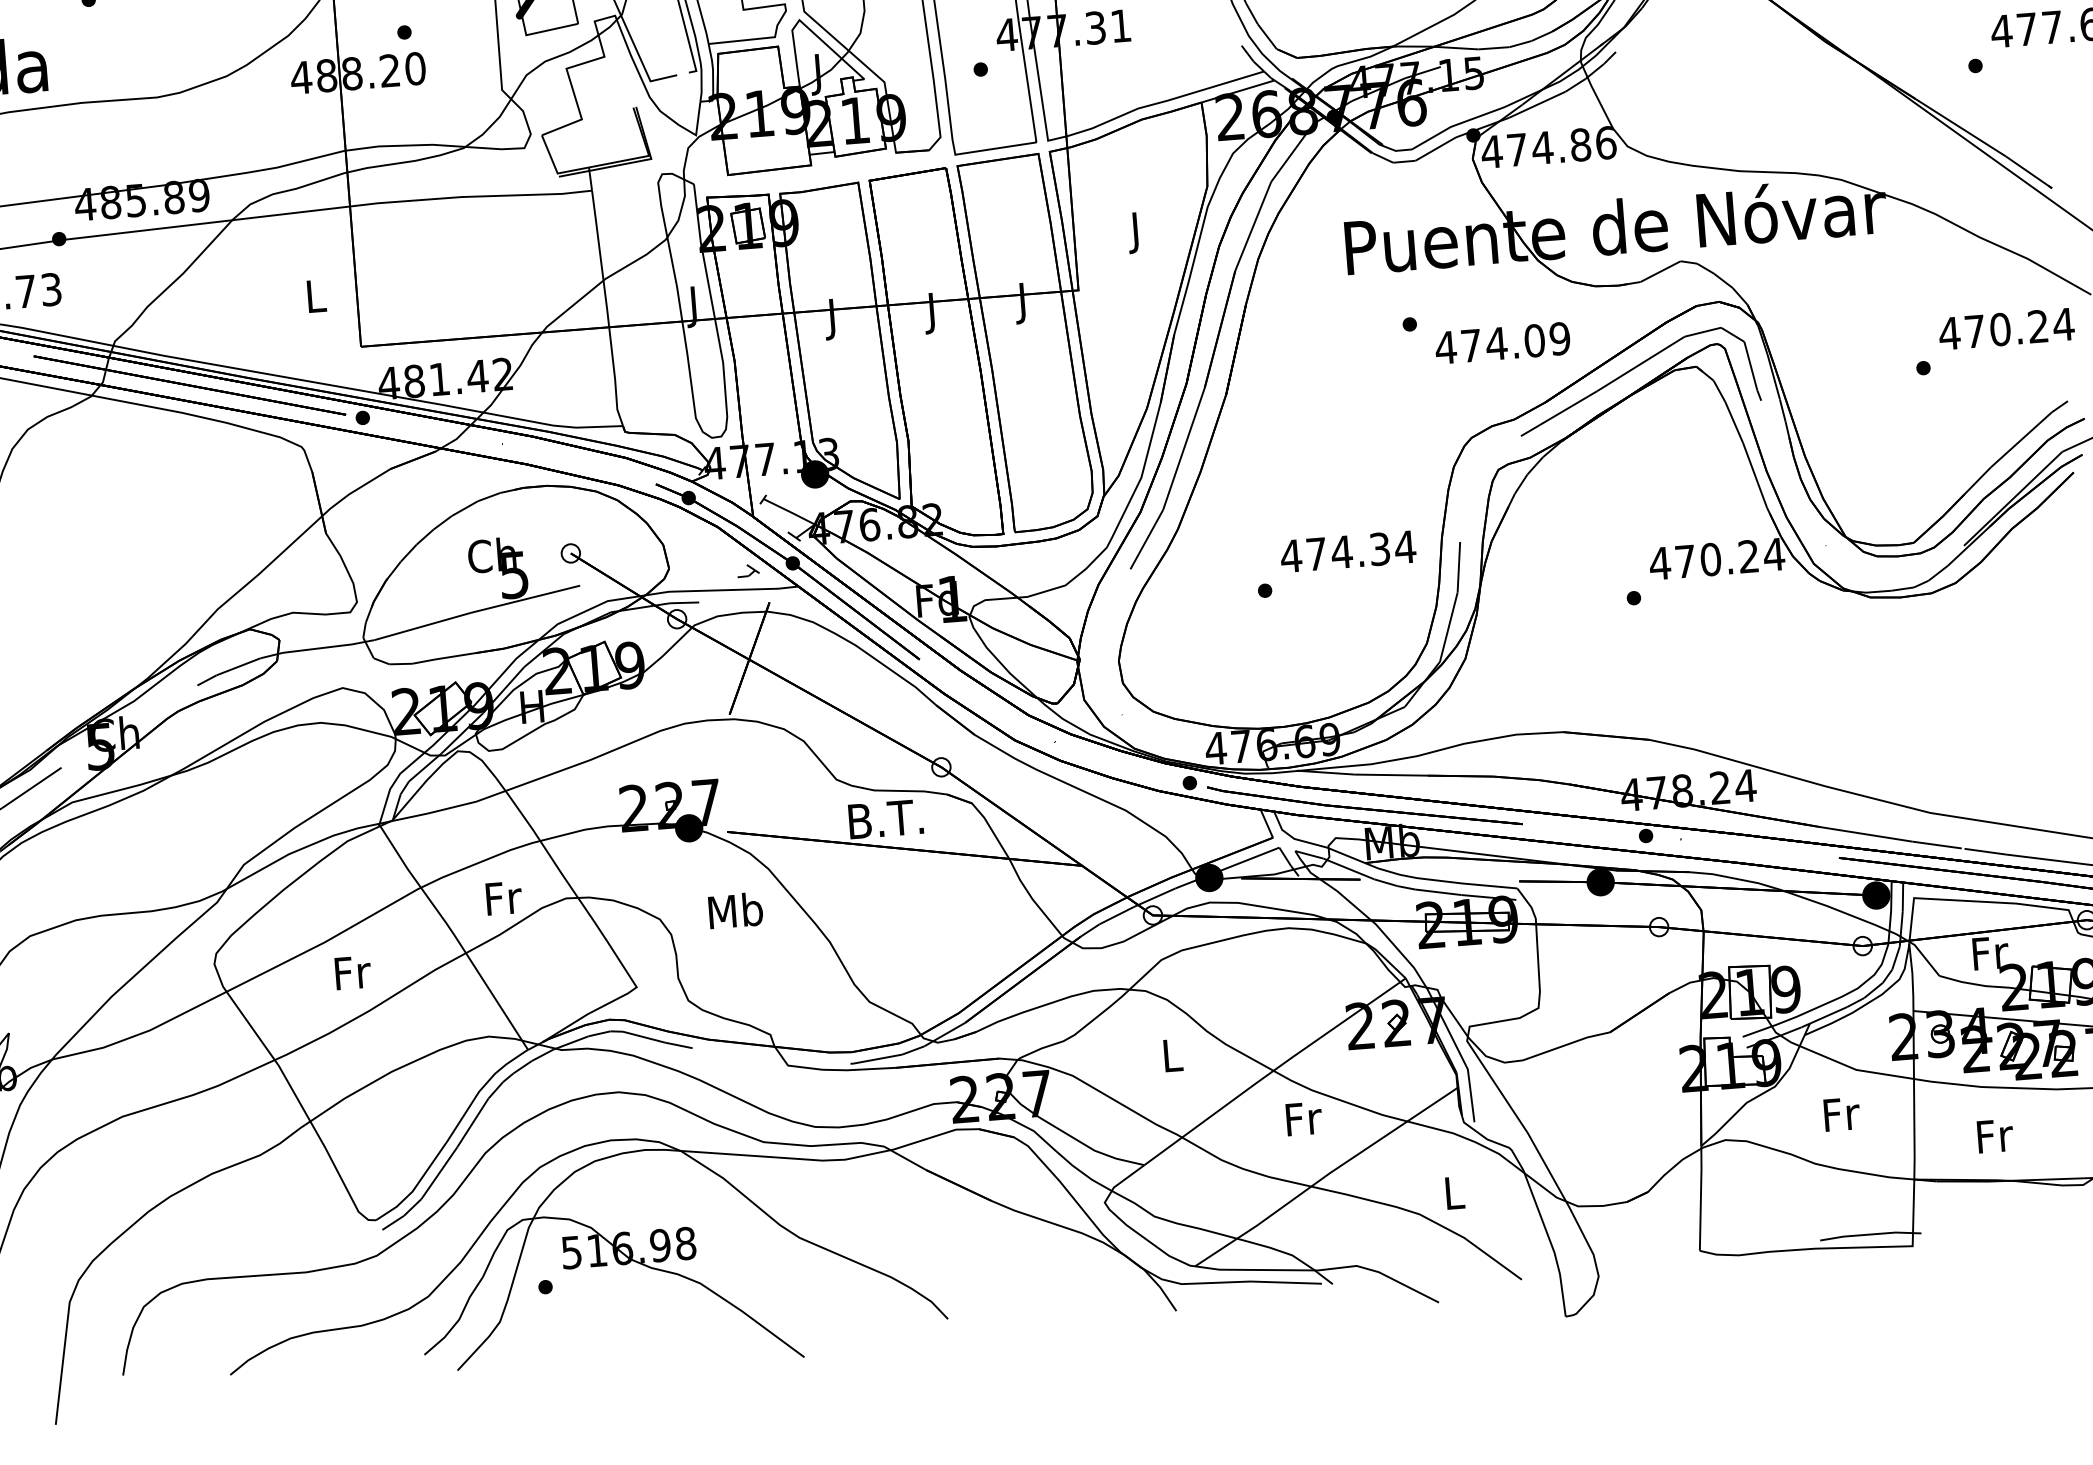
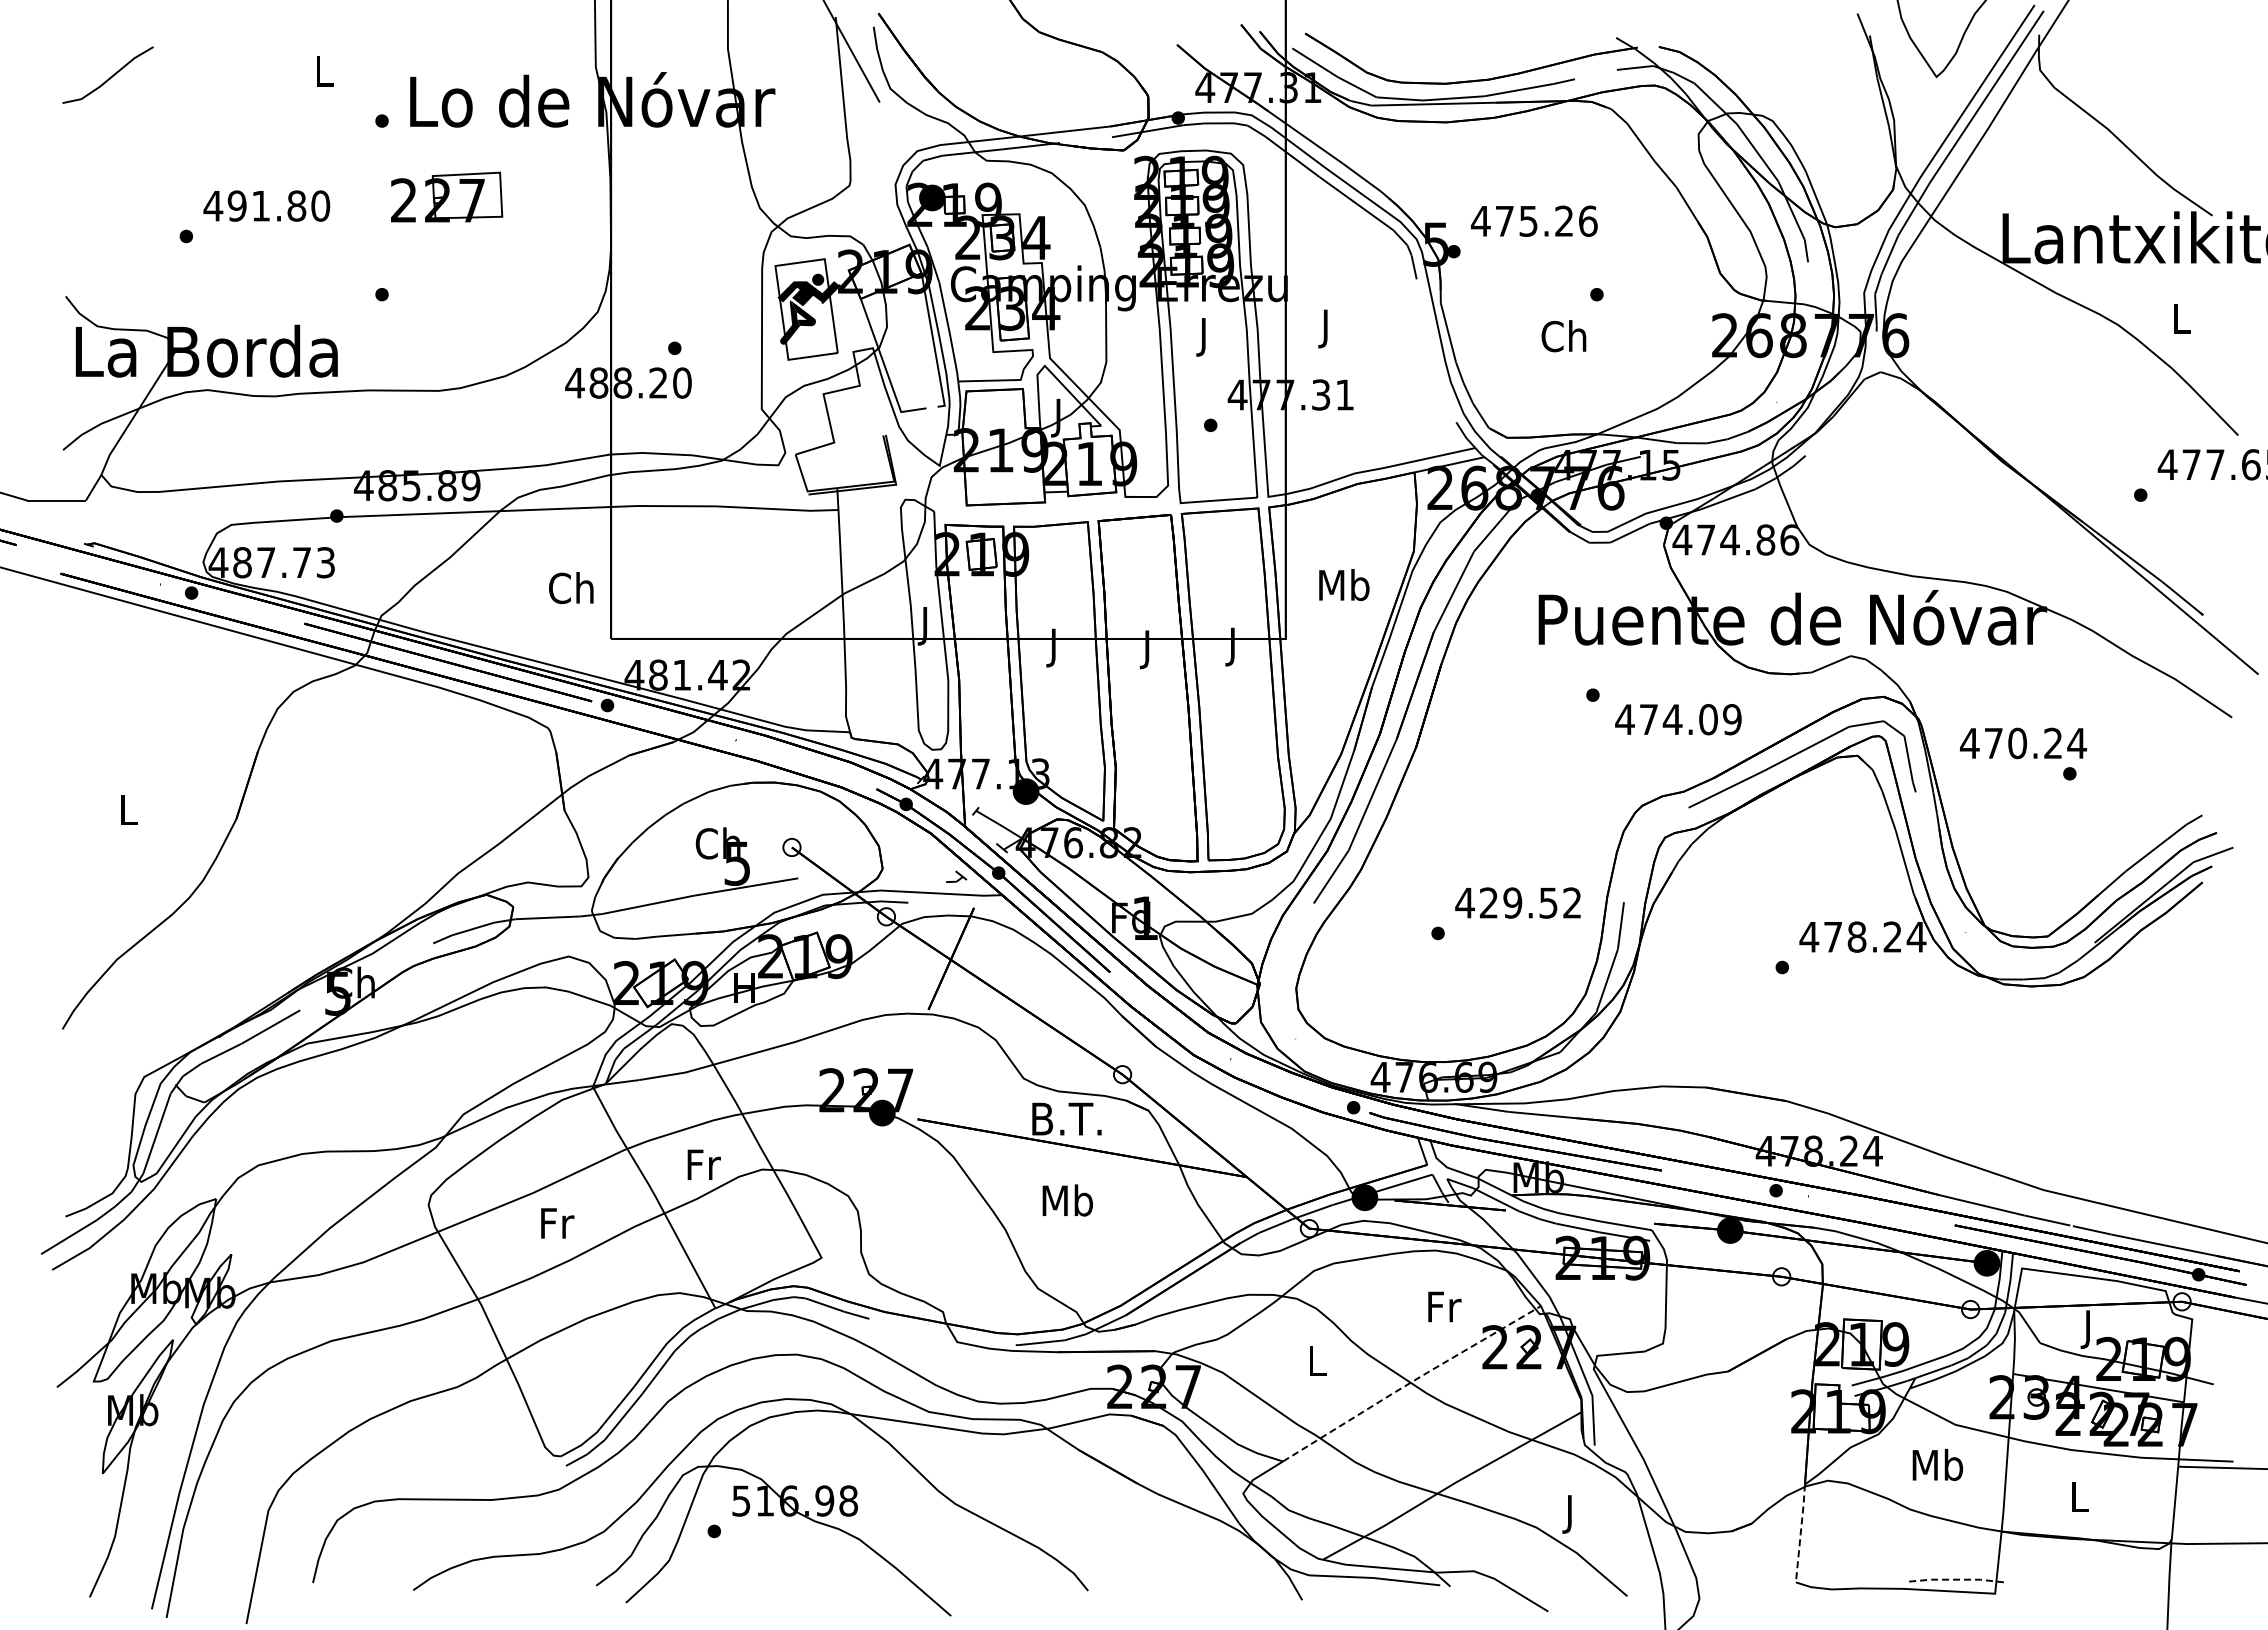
text: (1136, 231) -> (1344, 588), J -> Mb
text: (314, 296) -> (571, 588), L -> Ch
text: (2006, 329) -> (2023, 743), moved
text: (1361, 550) -> (1531, 902), 474.34 -> 429.52
text: (1710, 560) -> (1856, 937), 470.24 -> 478.24
text: (735, 910) -> (1067, 1200), moved
text: (1990, 957) -> (2089, 1329), Fr -> J
line: (1274, 1070) -> (1411, 1382), solid -> dashed
text: (1840, 1113) -> (1937, 1464), Fr -> Mb
text: (1303, 1118) -> (1444, 1306), moved
text: (1995, 1135) -> (2080, 1496), Fr -> L
text: (1454, 1197) -> (1570, 1514), L -> J
line: (1700, 1197) -> (1800, 1532), solid -> dashed
line: (1870, 1234) -> (1956, 1579), solid -> dashed

